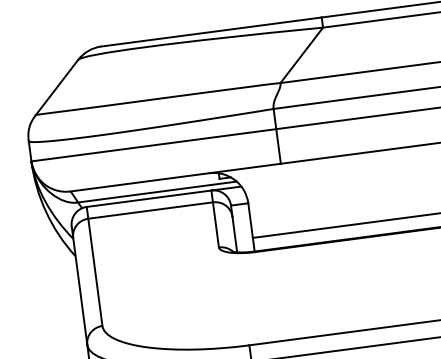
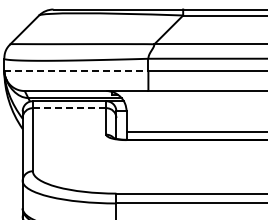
line: (154, 144) -> (76, 70), solid -> dashed
line: (150, 211) -> (69, 108), solid -> dashed

